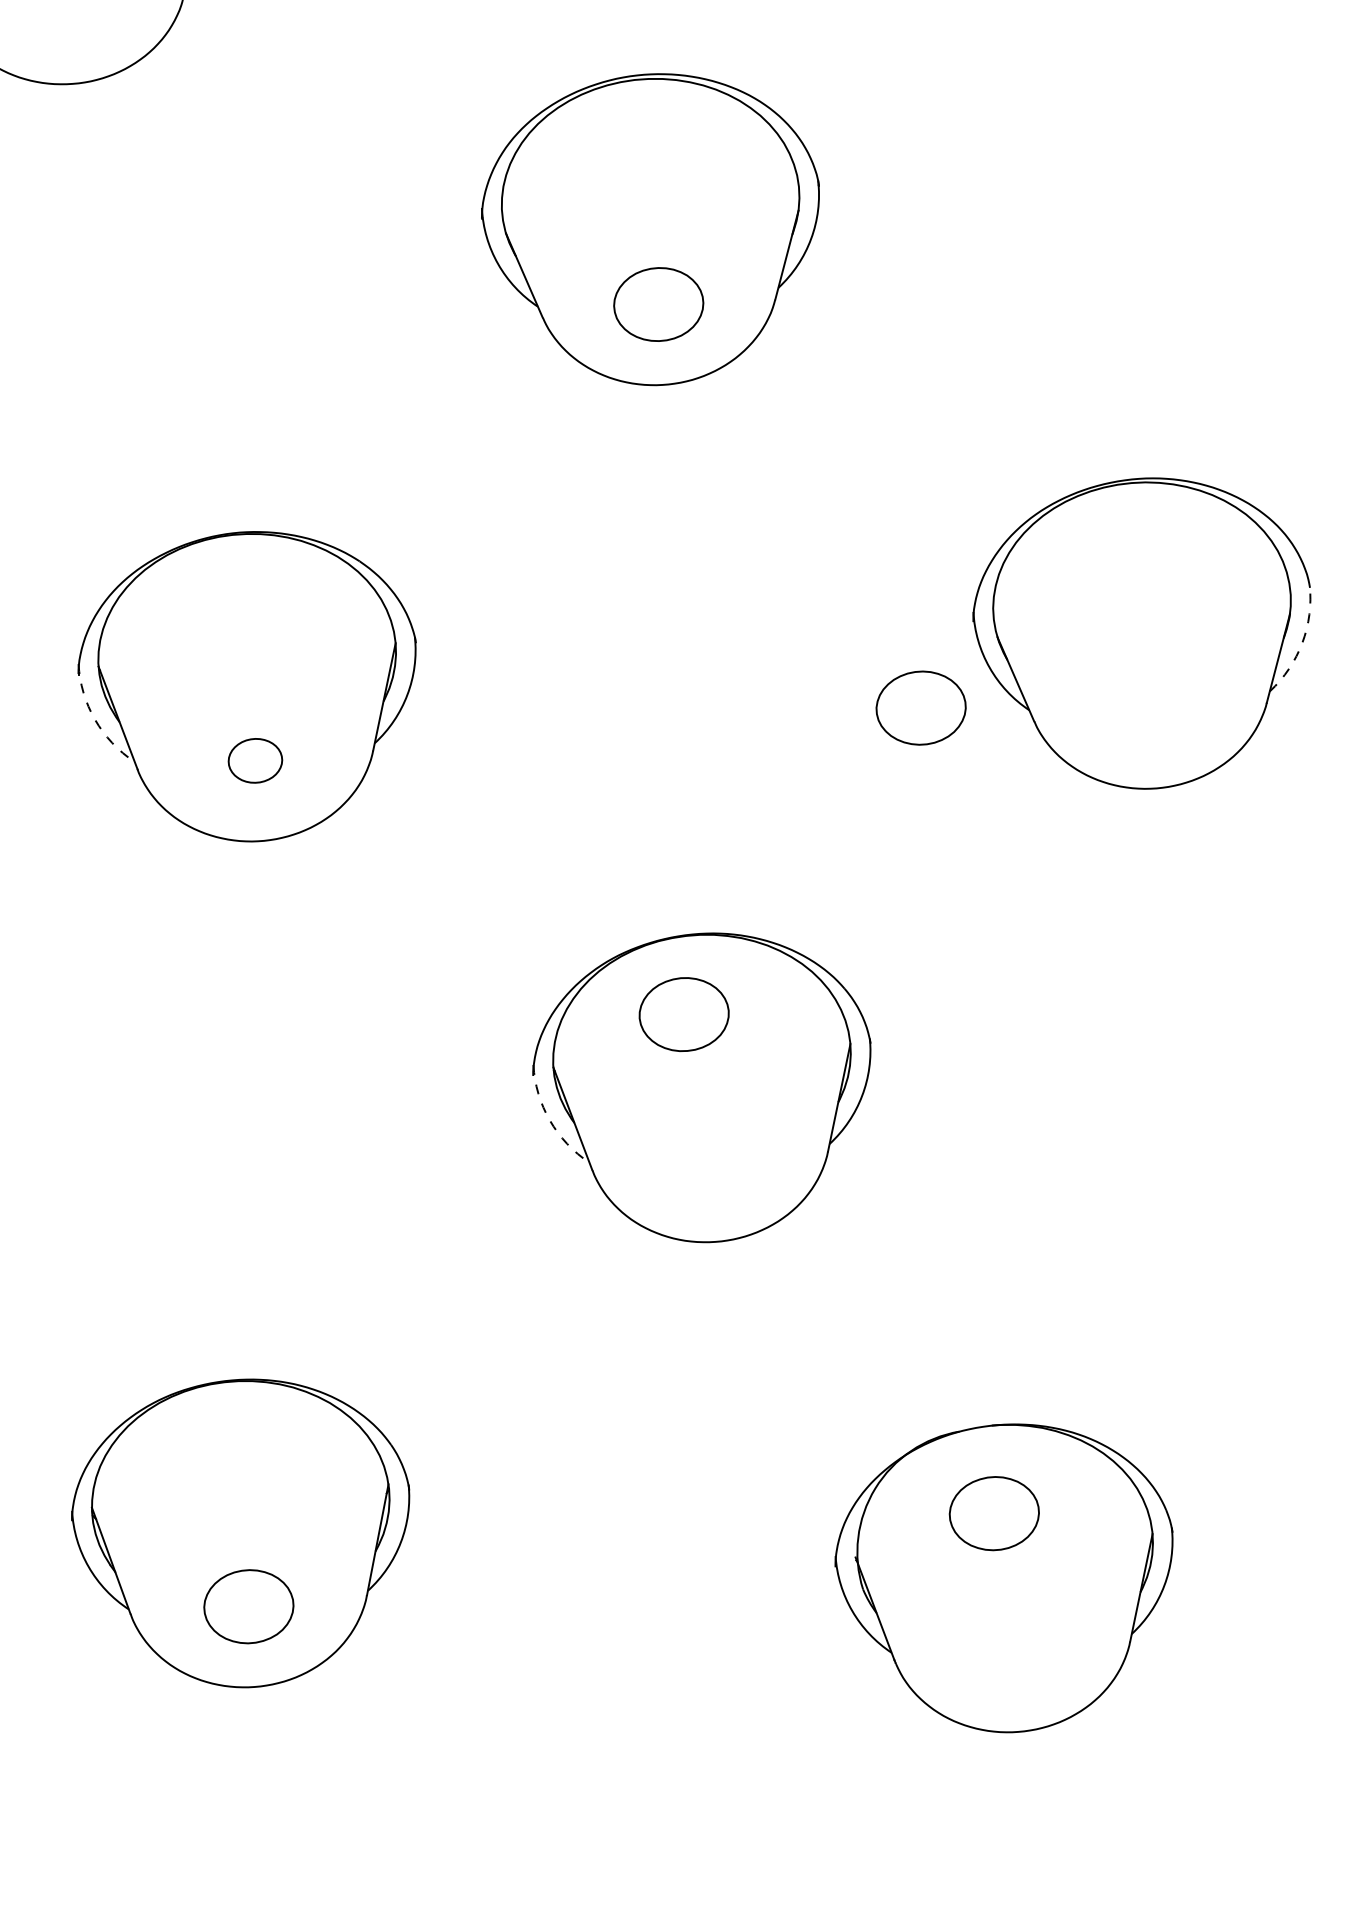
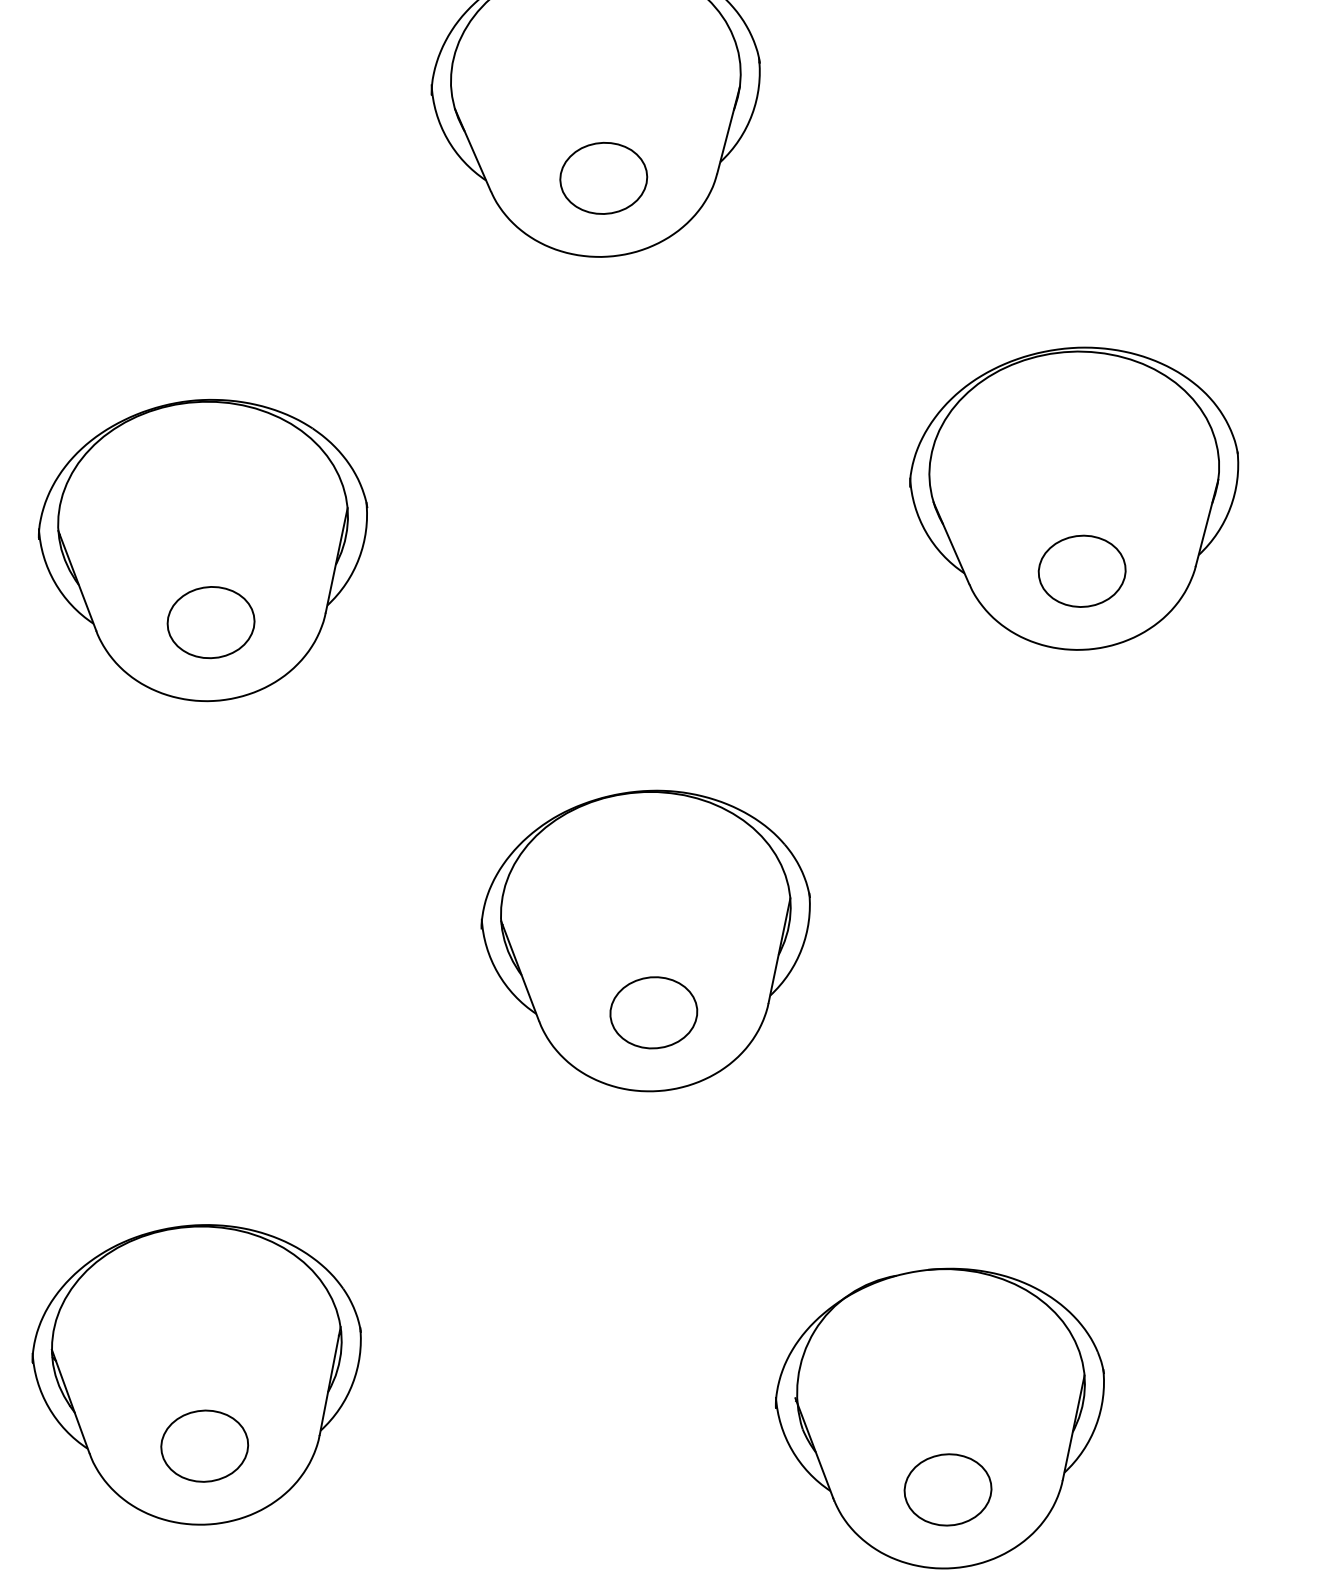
arc: (1302, 642) -> (1230, 507), dashed -> solid
part: (920, 707) -> (1081, 570), moved
arc: (95, 719) -> (55, 582), dashed -> solid
part: (255, 760) -> (211, 622), size x1.67
part: (683, 1014) -> (653, 1012), moved
arc: (549, 1120) -> (497, 972), dashed -> solid
part: (993, 1513) -> (947, 1489), moved

